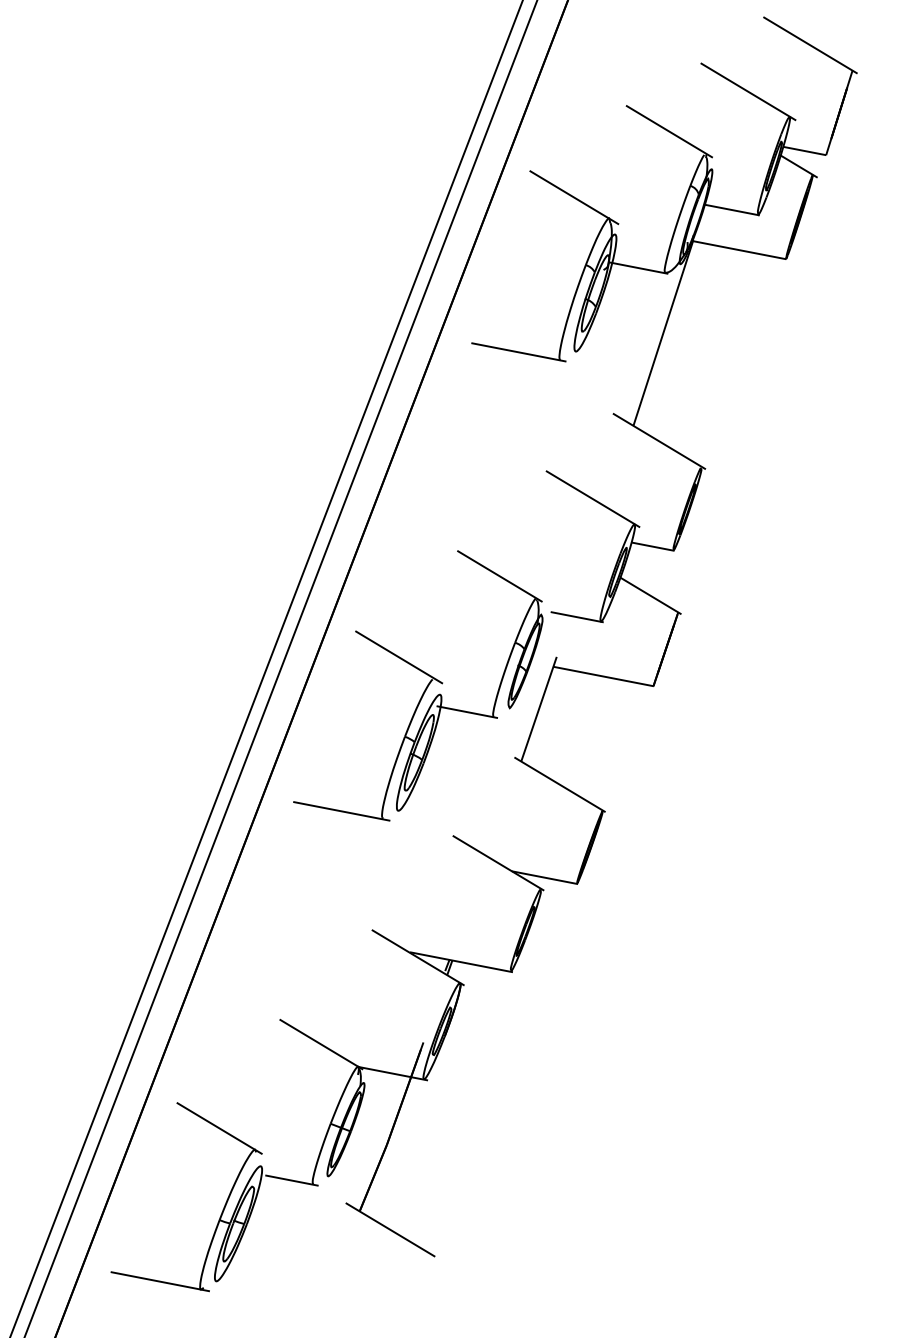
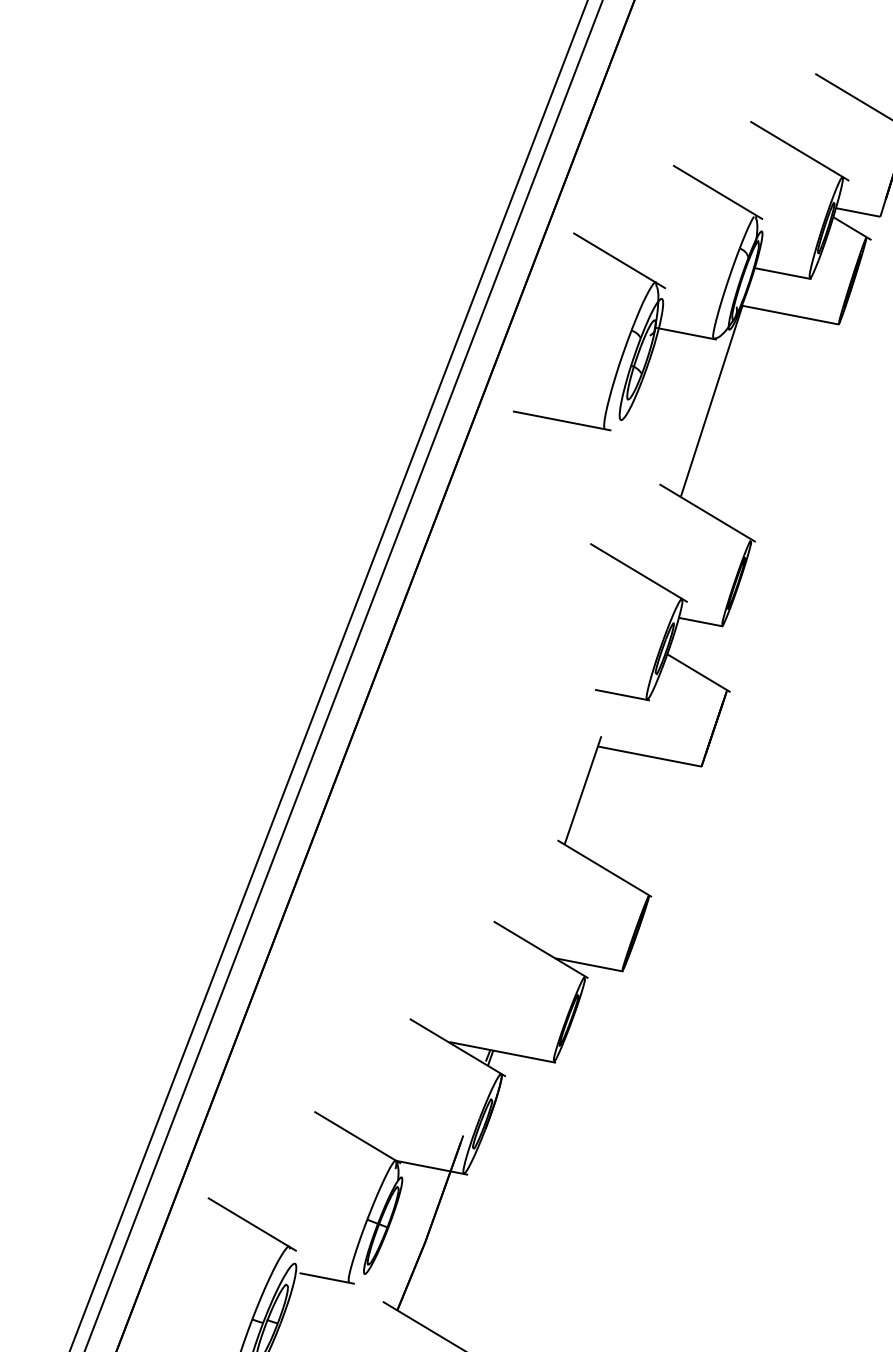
part: (424, 689) -> (464, 770), removed

